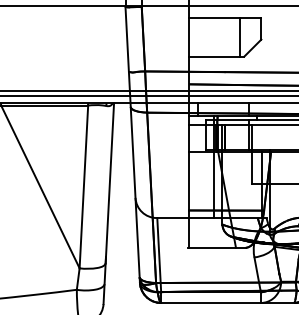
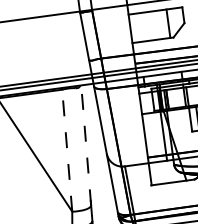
line: (109, 182) -> (85, 144), solid -> dashed
line: (83, 186) -> (66, 150), solid -> dashed

